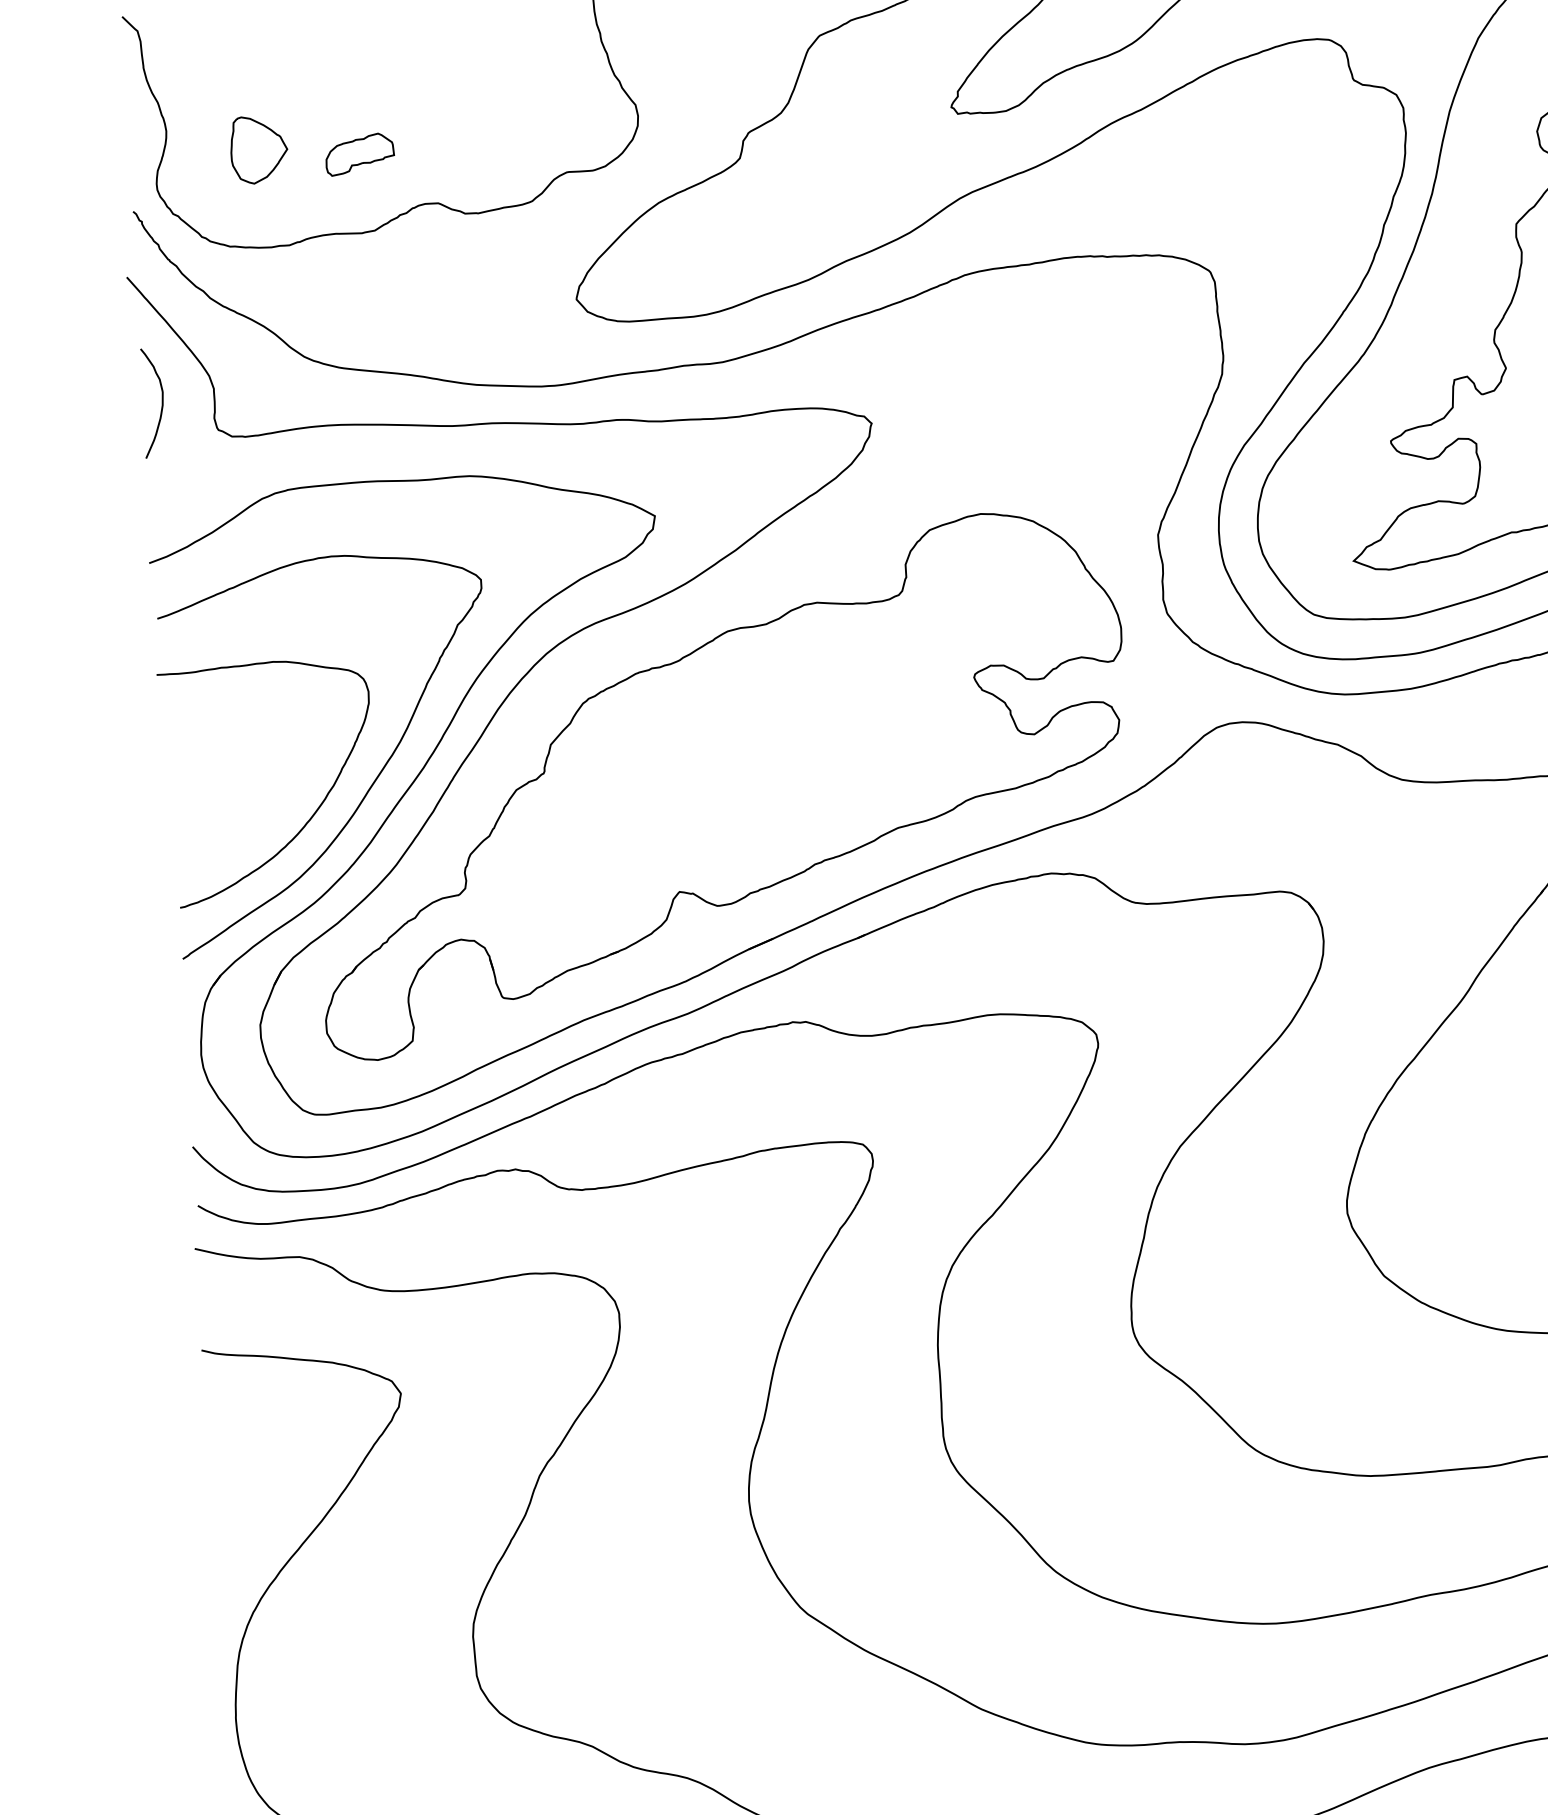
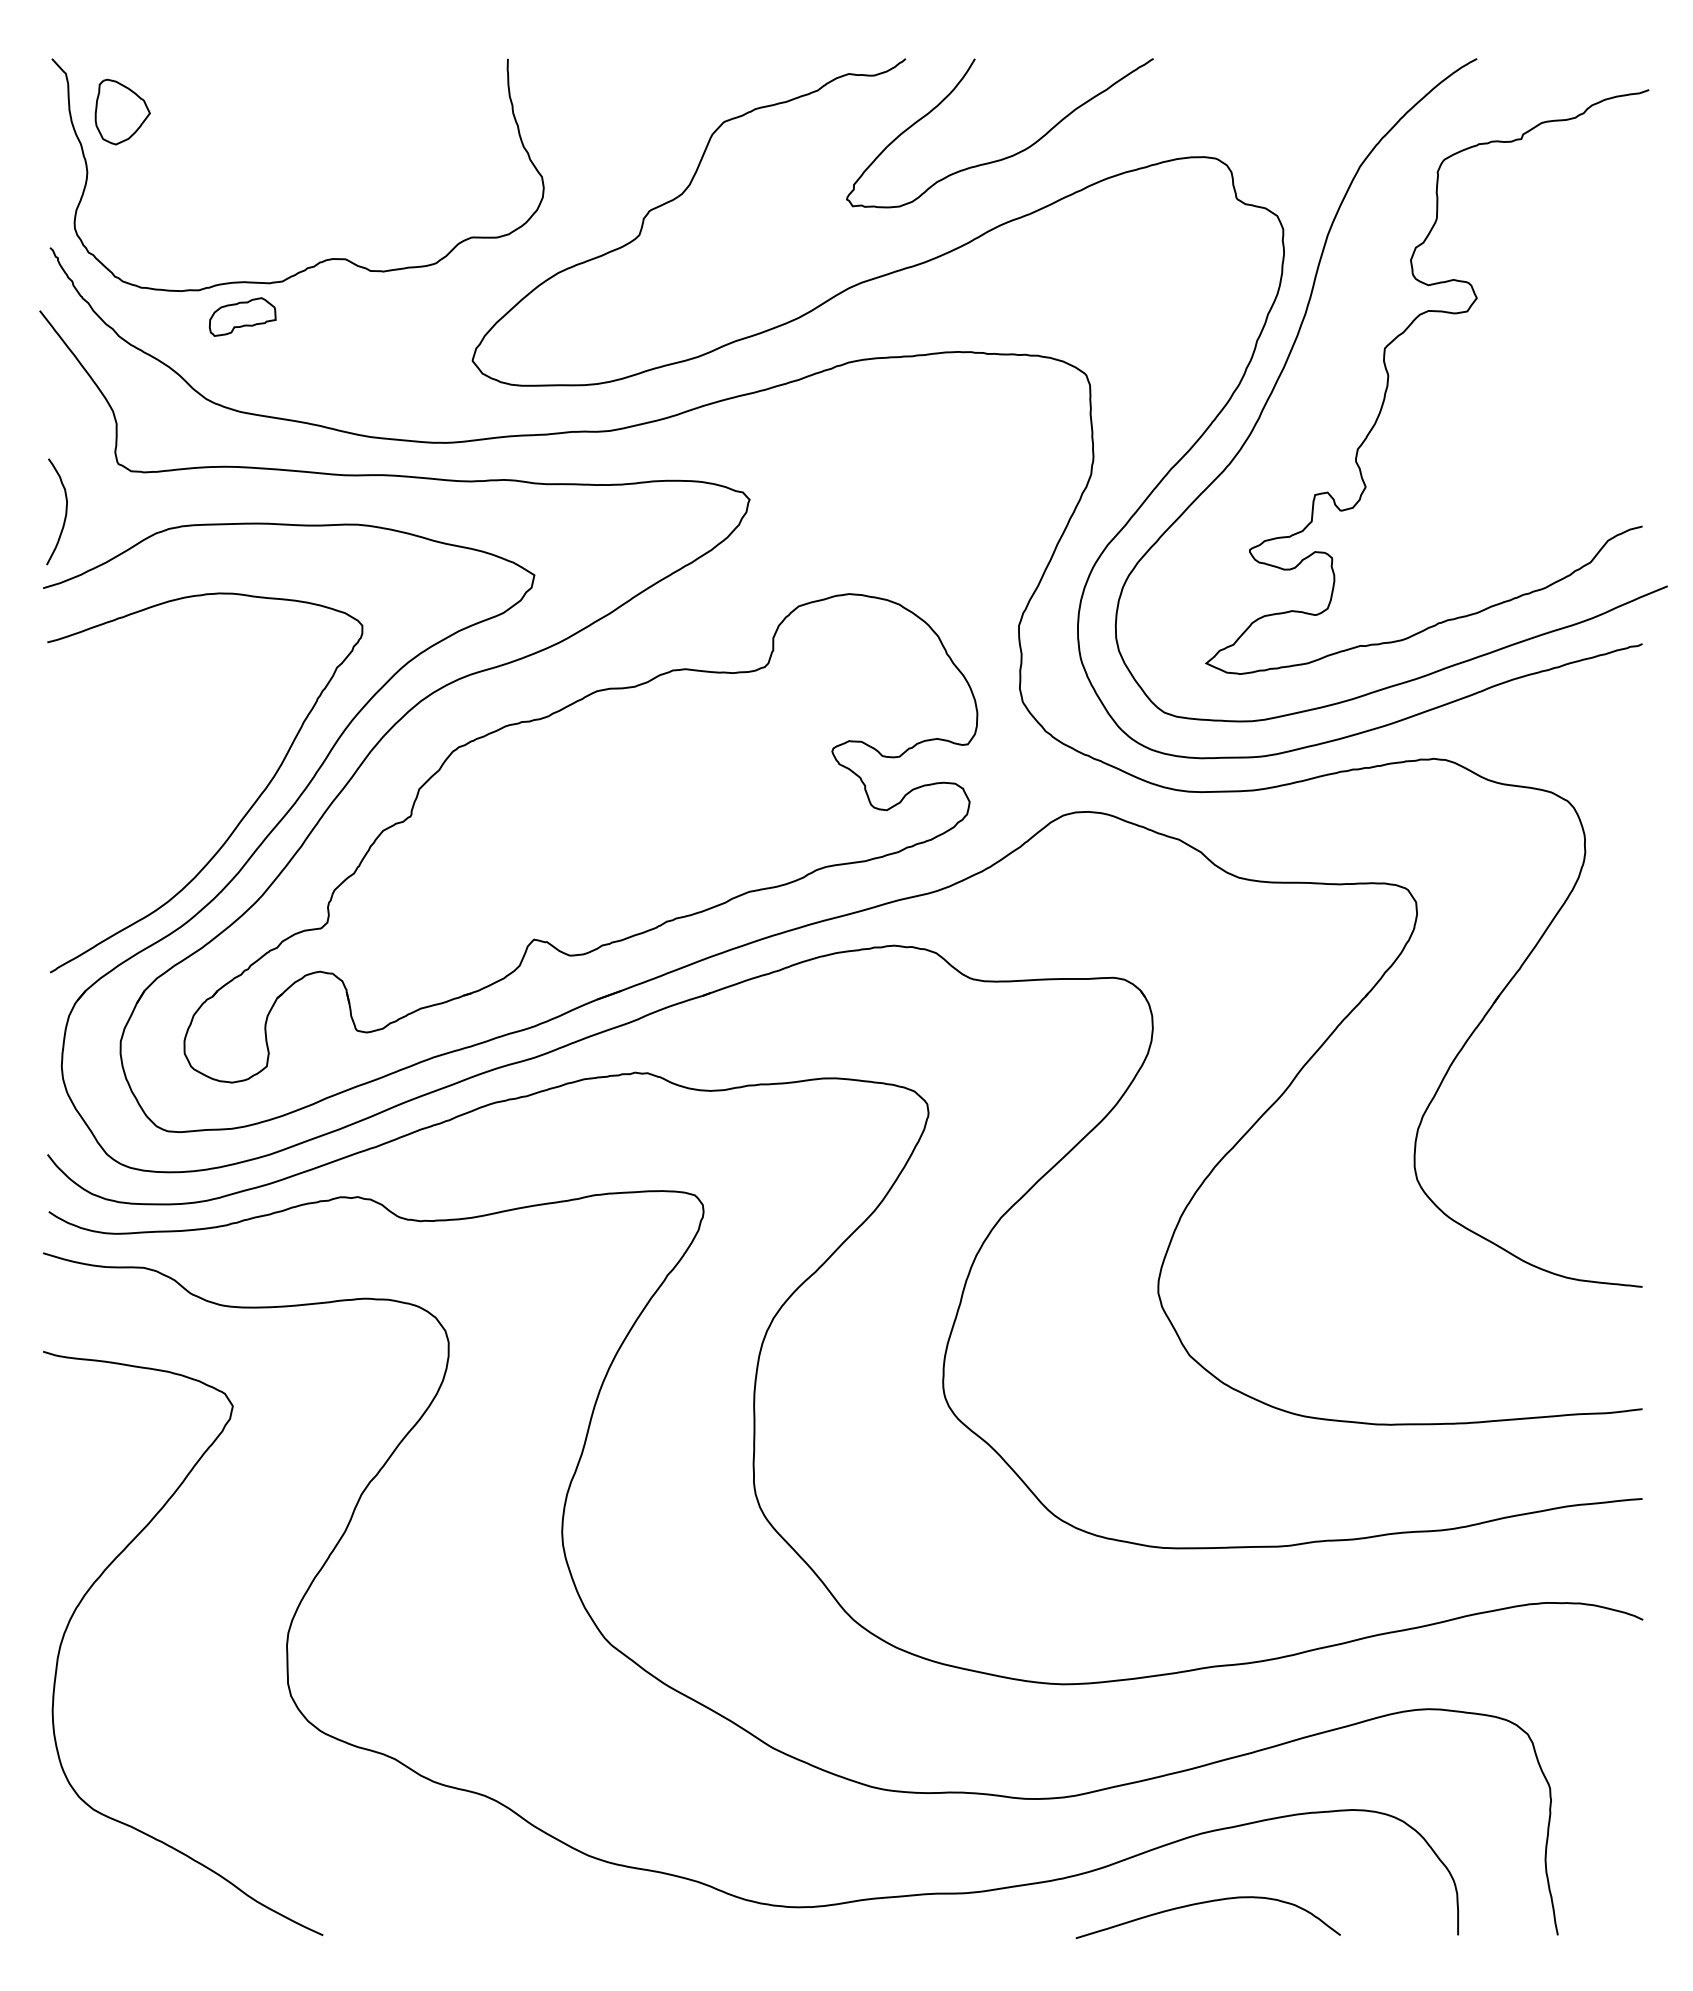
part: (258, 149) -> (122, 111), moved
part: (359, 153) -> (242, 316), moved
curve: (161, 402) -> (65, 511), moved
curve: (311, 815) -> (183, 842), removed

